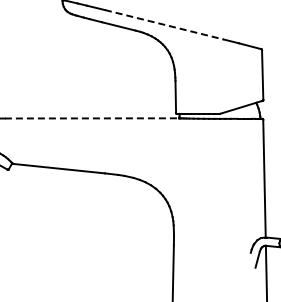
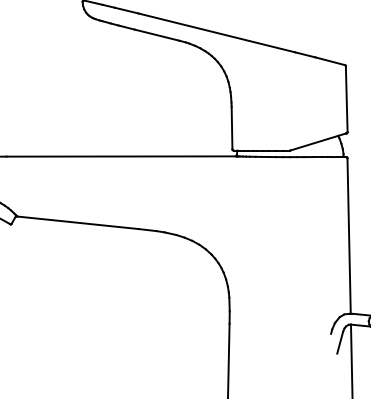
line: (164, 24) -> (217, 32), dashed -> solid
line: (92, 118) -> (122, 156), dashed -> solid

